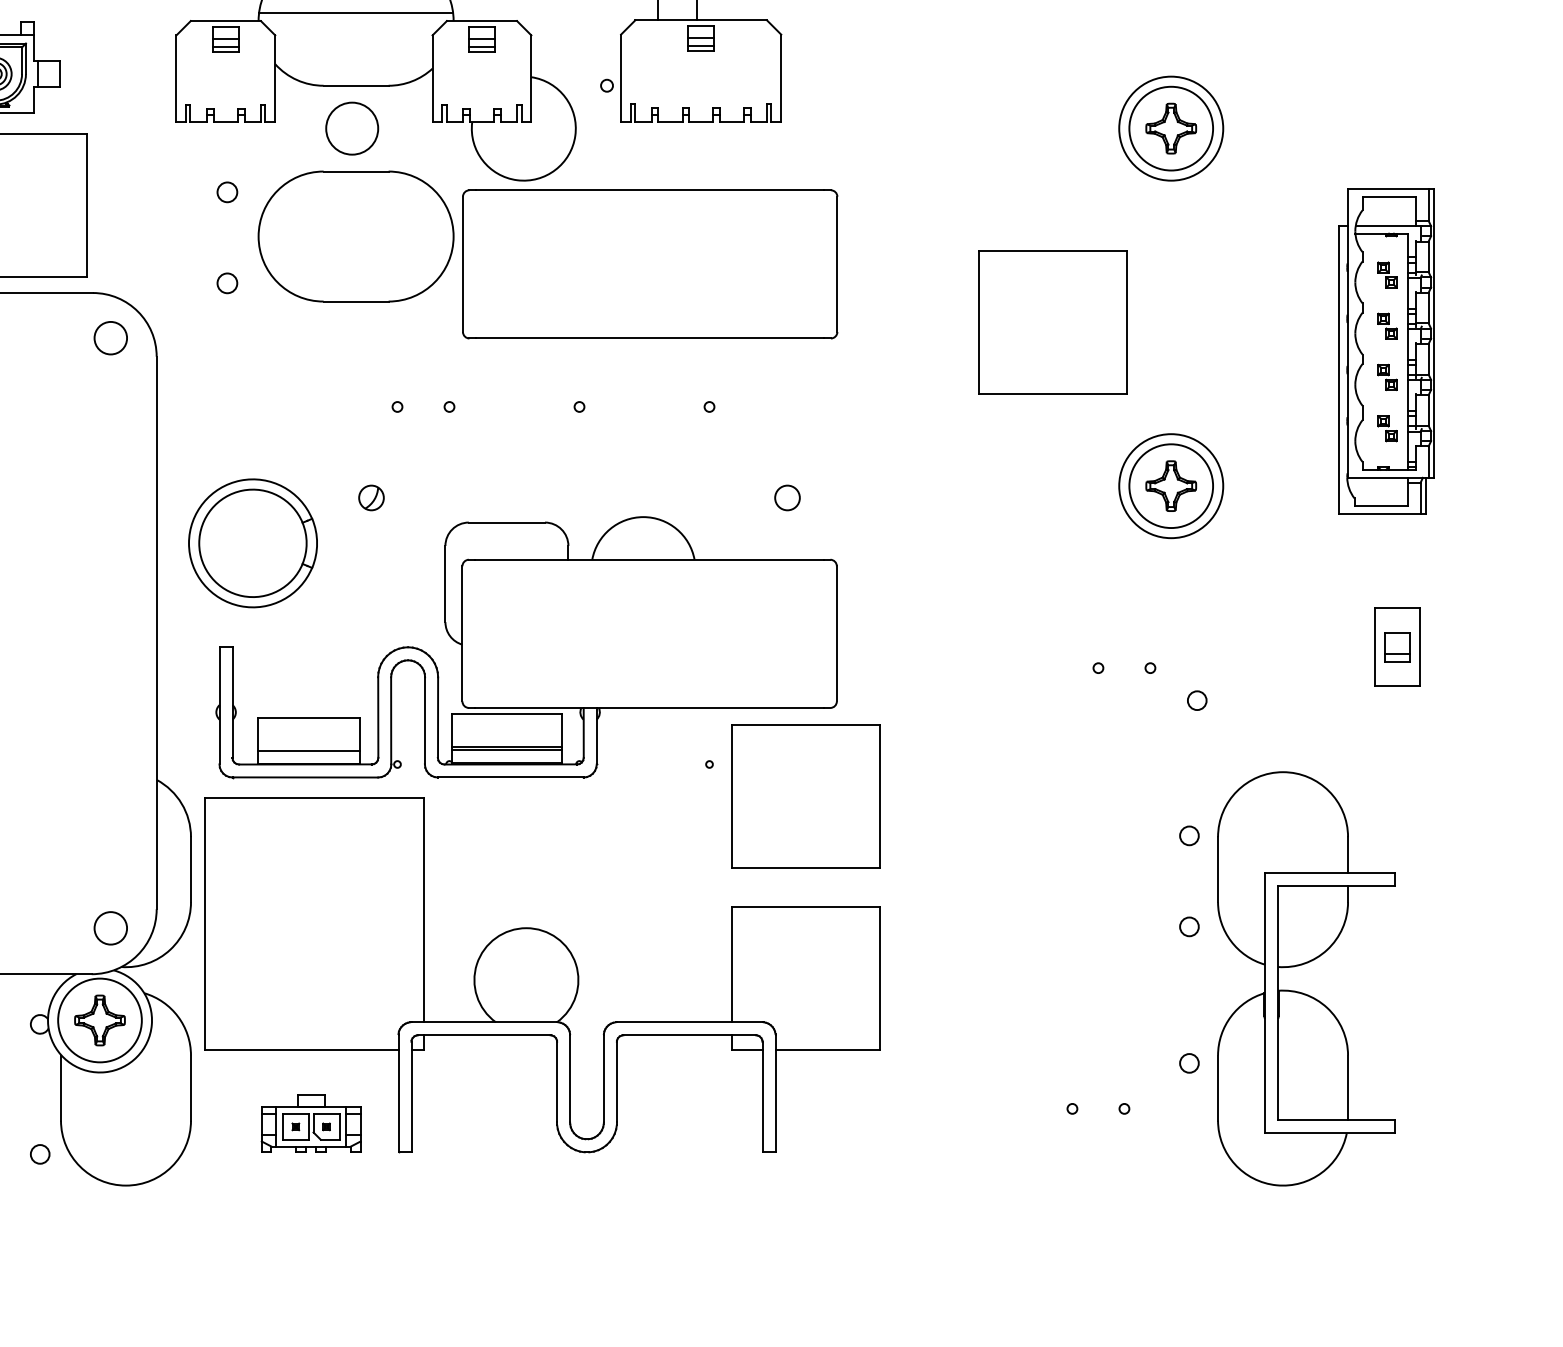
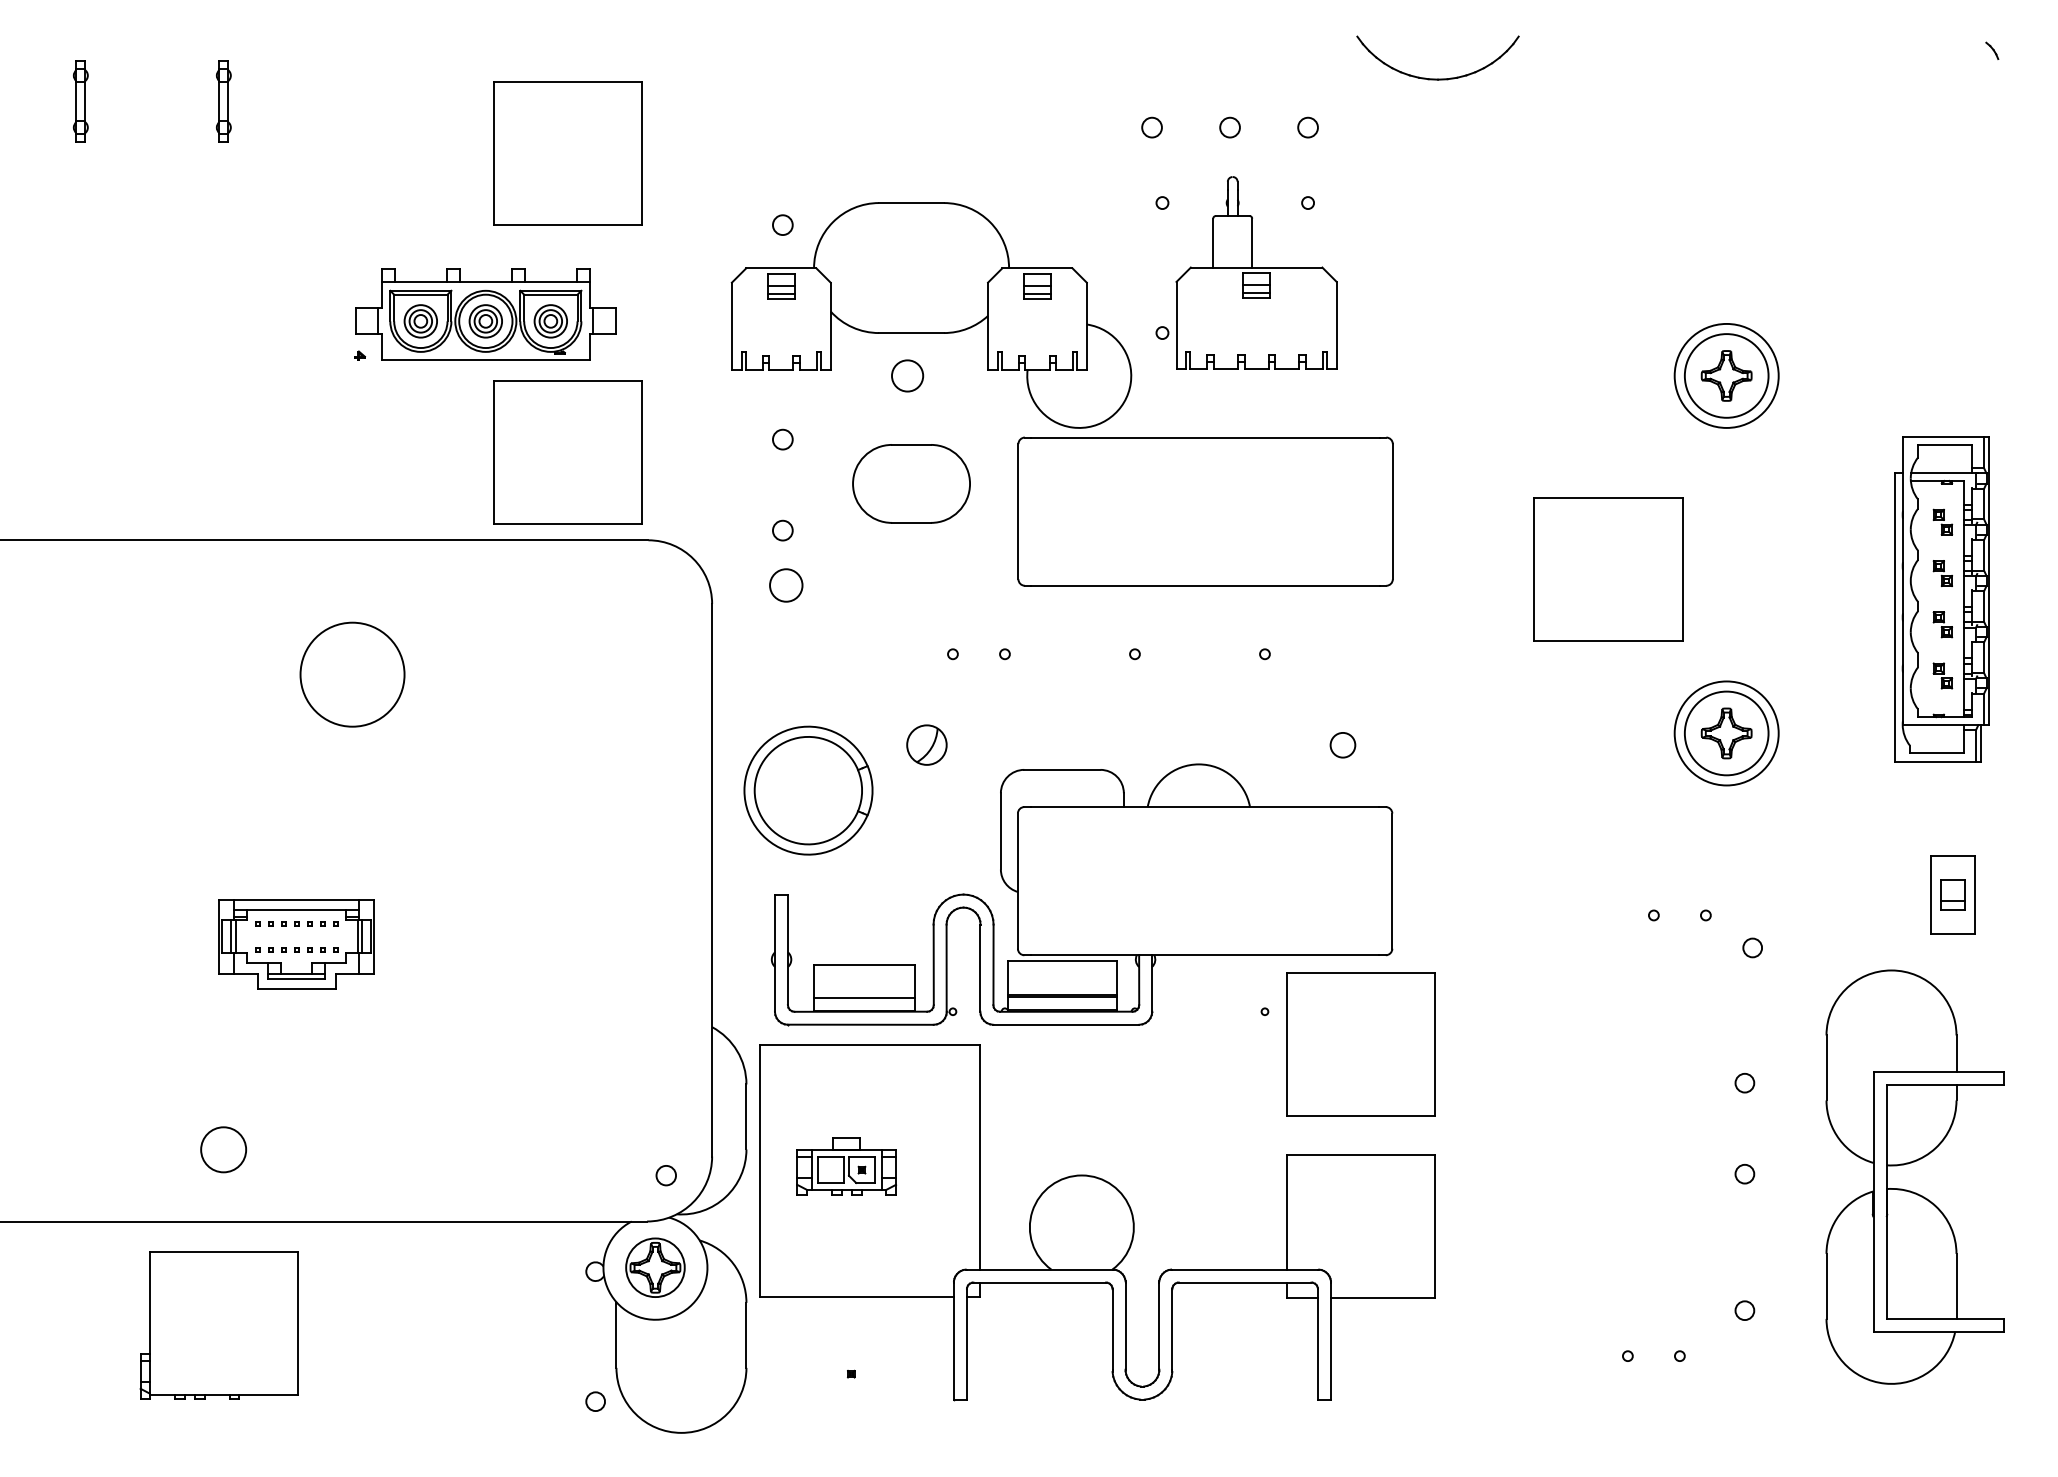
line: (356, 13) -> (911, 260), removed
circle: (352, 128) -> (907, 375), size x0.6
part: (356, 236) -> (911, 483), size x0.6
circle: (111, 338) -> (786, 585), moved
part: (371, 498) -> (926, 745), size x1.6
circle: (111, 928) -> (666, 1175), size x0.6
part: (1303, 965) -> (1911, 1163), moved
circle: (100, 1020) -> (655, 1267), size x0.7
part: (311, 1123) -> (846, 1166), moved

